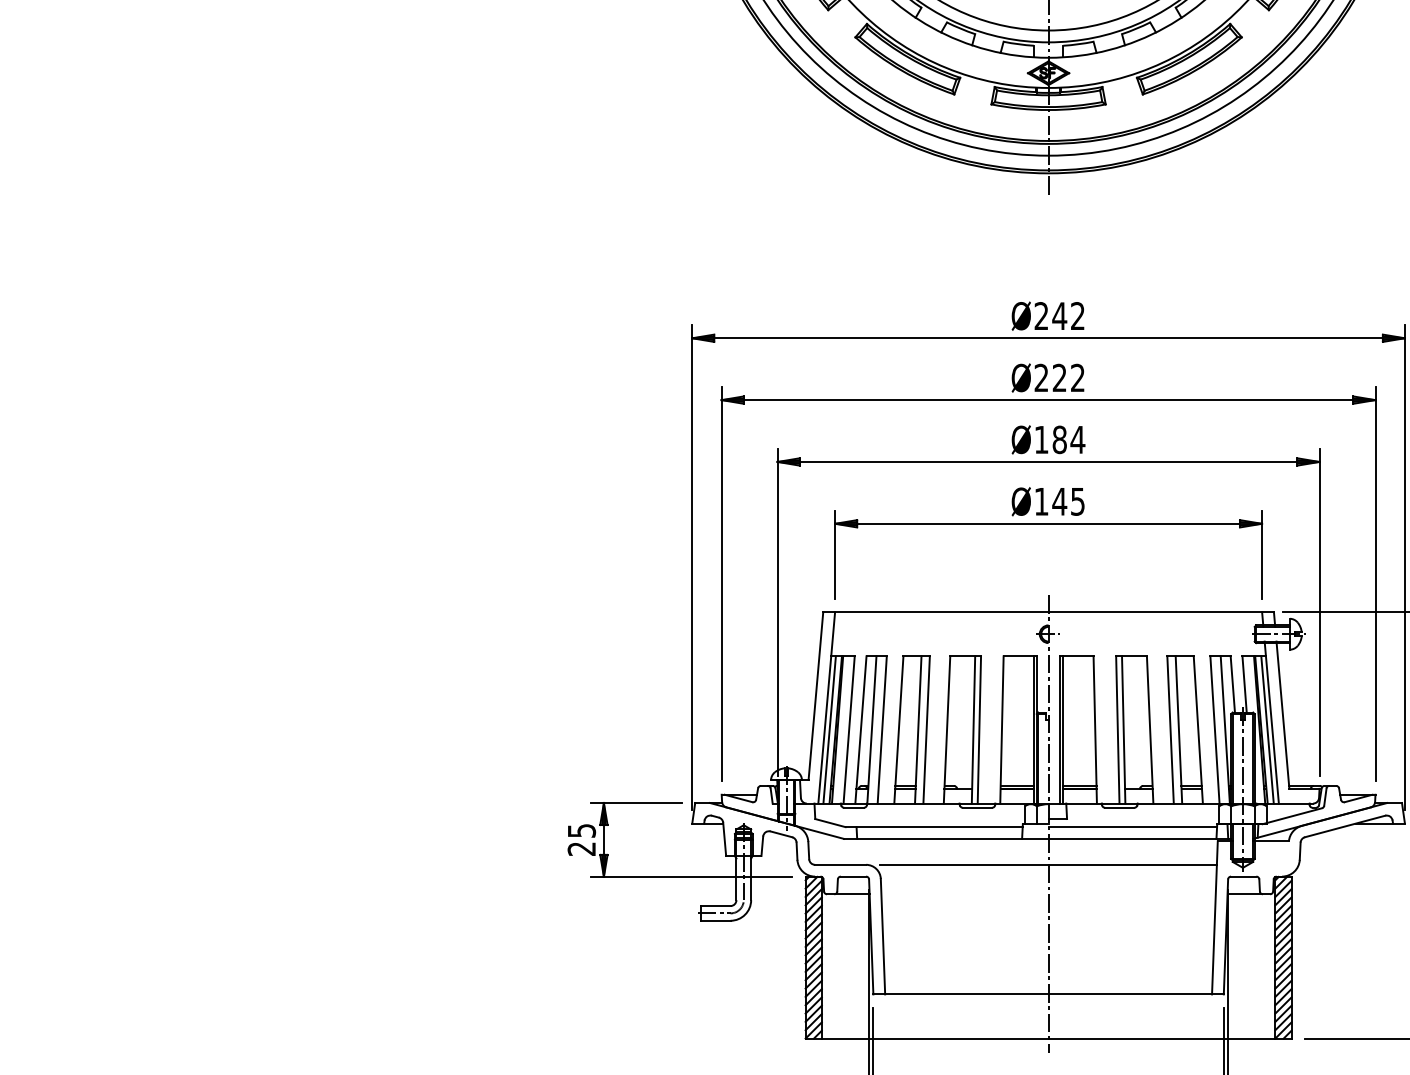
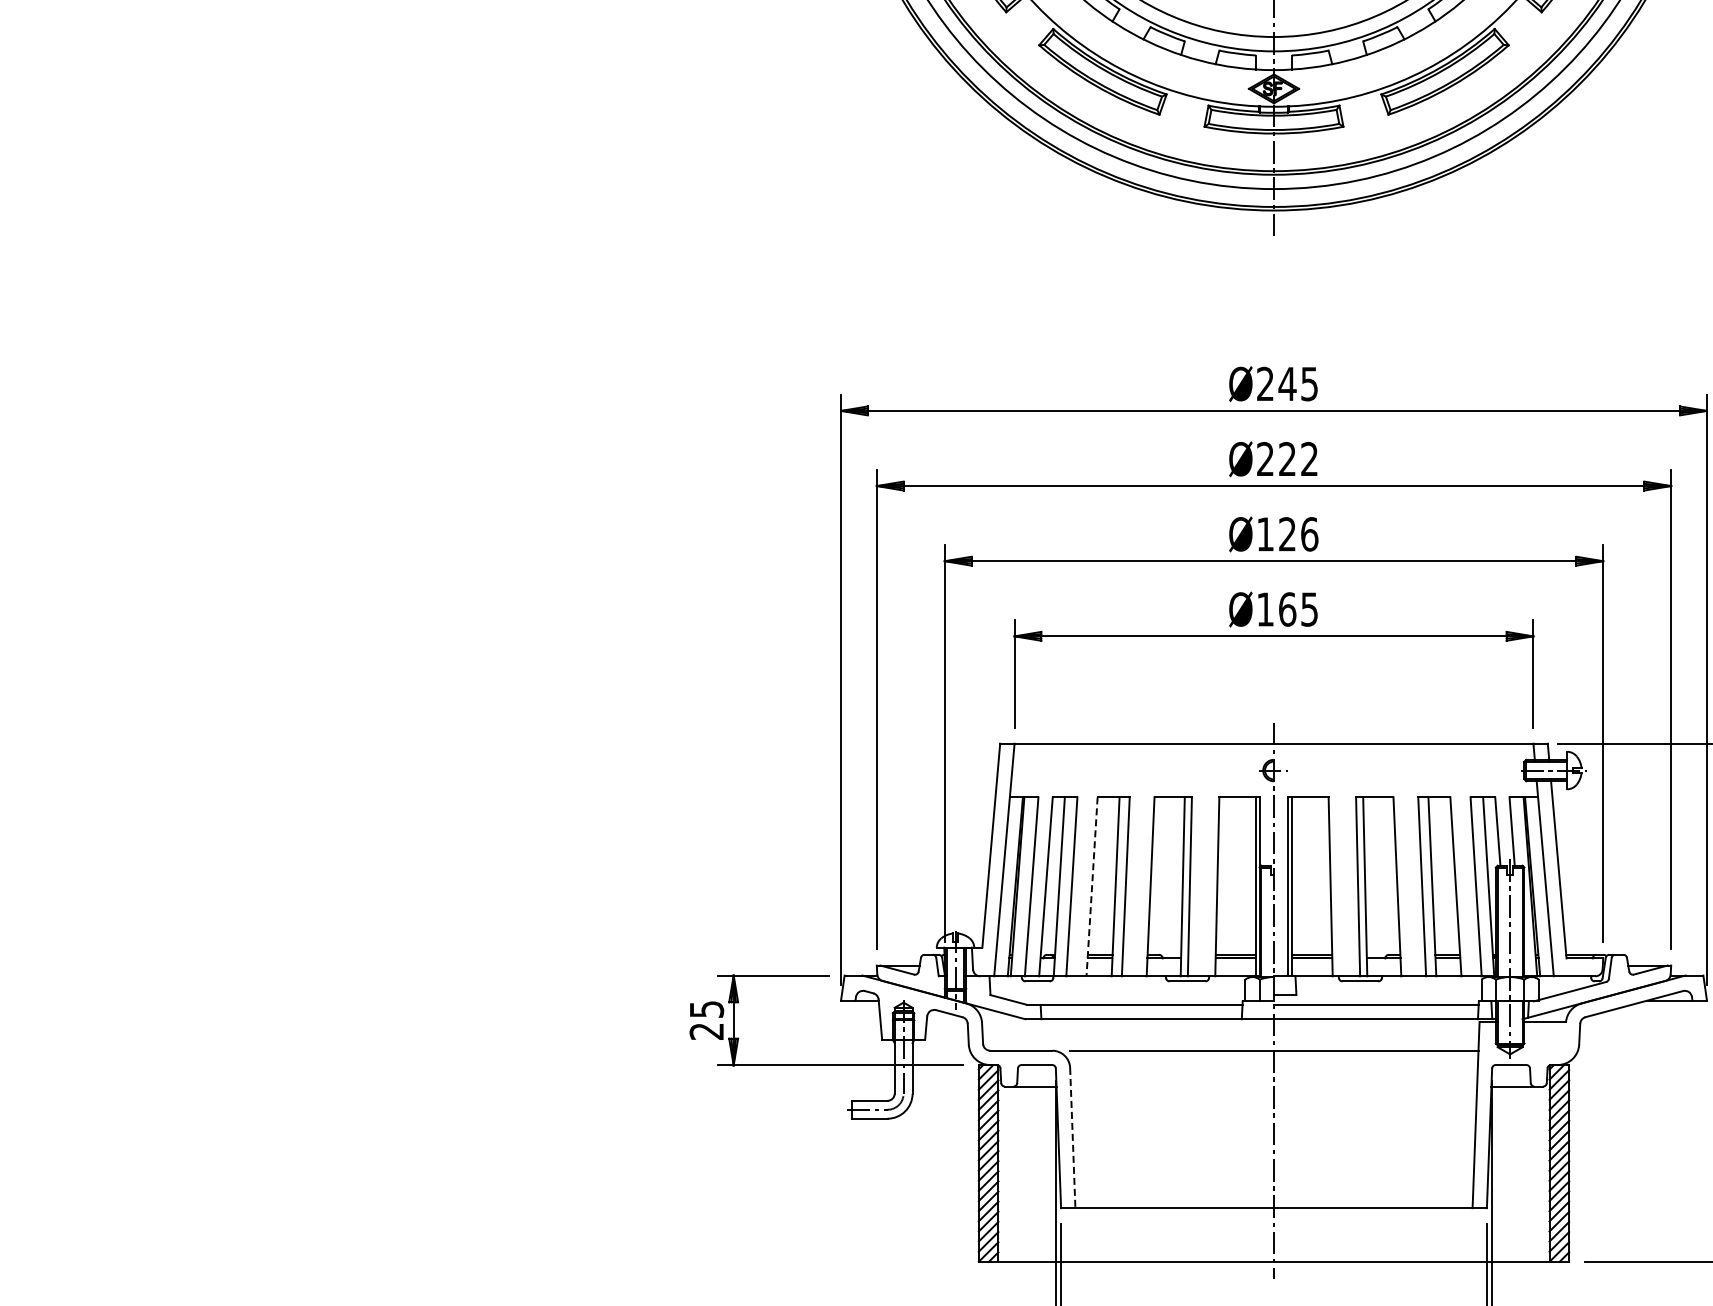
text: (1077, 315) -> (1309, 383), Ø242 -> Ø245
text: (1068, 439) -> (1298, 534), Ø184 -> Ø126
text: (1059, 501) -> (1287, 609), Ø145 -> Ø165
line: (829, 729) -> (1007, 886), removed
line: (899, 729) -> (1092, 886), solid -> dashed
line: (1267, 729) -> (1539, 886), removed
line: (882, 937) -> (1072, 1138), solid -> dashed

